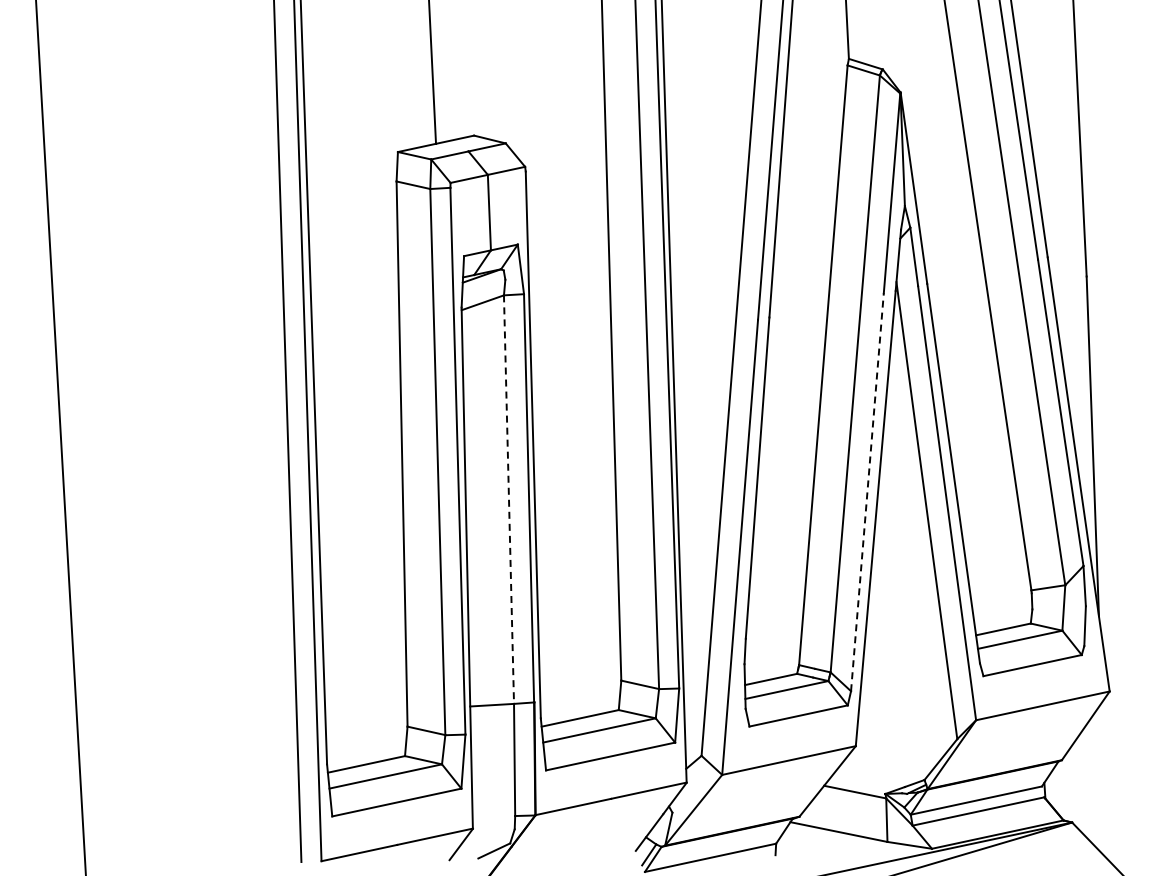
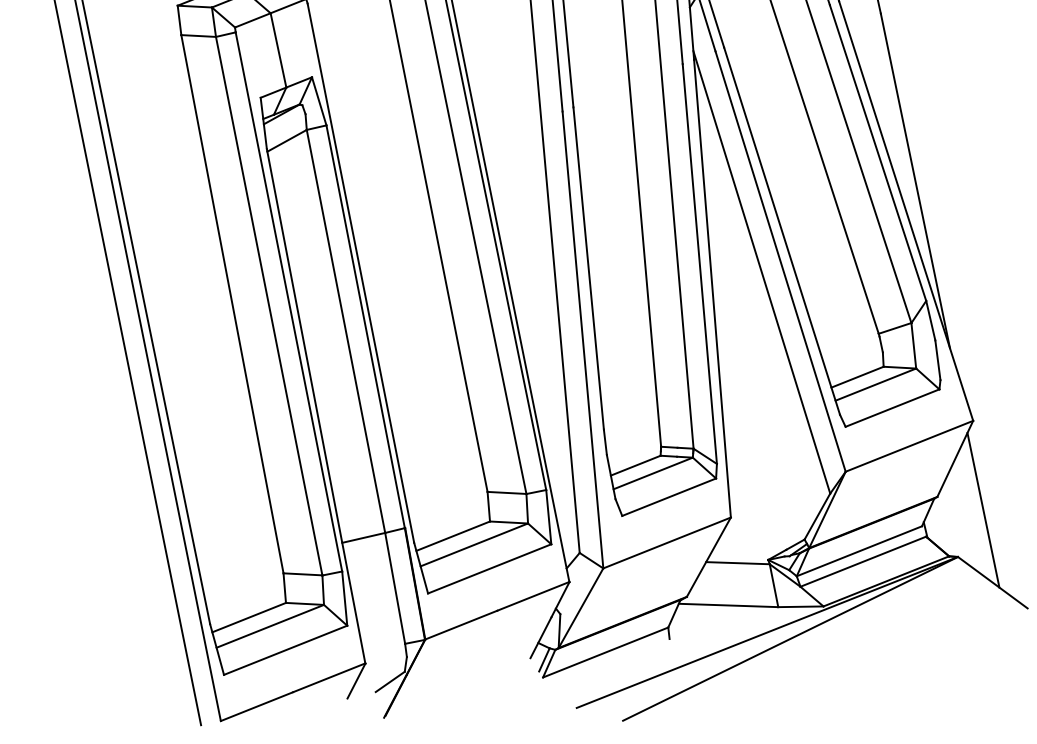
line: (867, 492) -> (699, 264), dashed -> solid
line: (509, 500) -> (346, 332), dashed -> solid
line: (1104, 780) -> (982, 509), added

